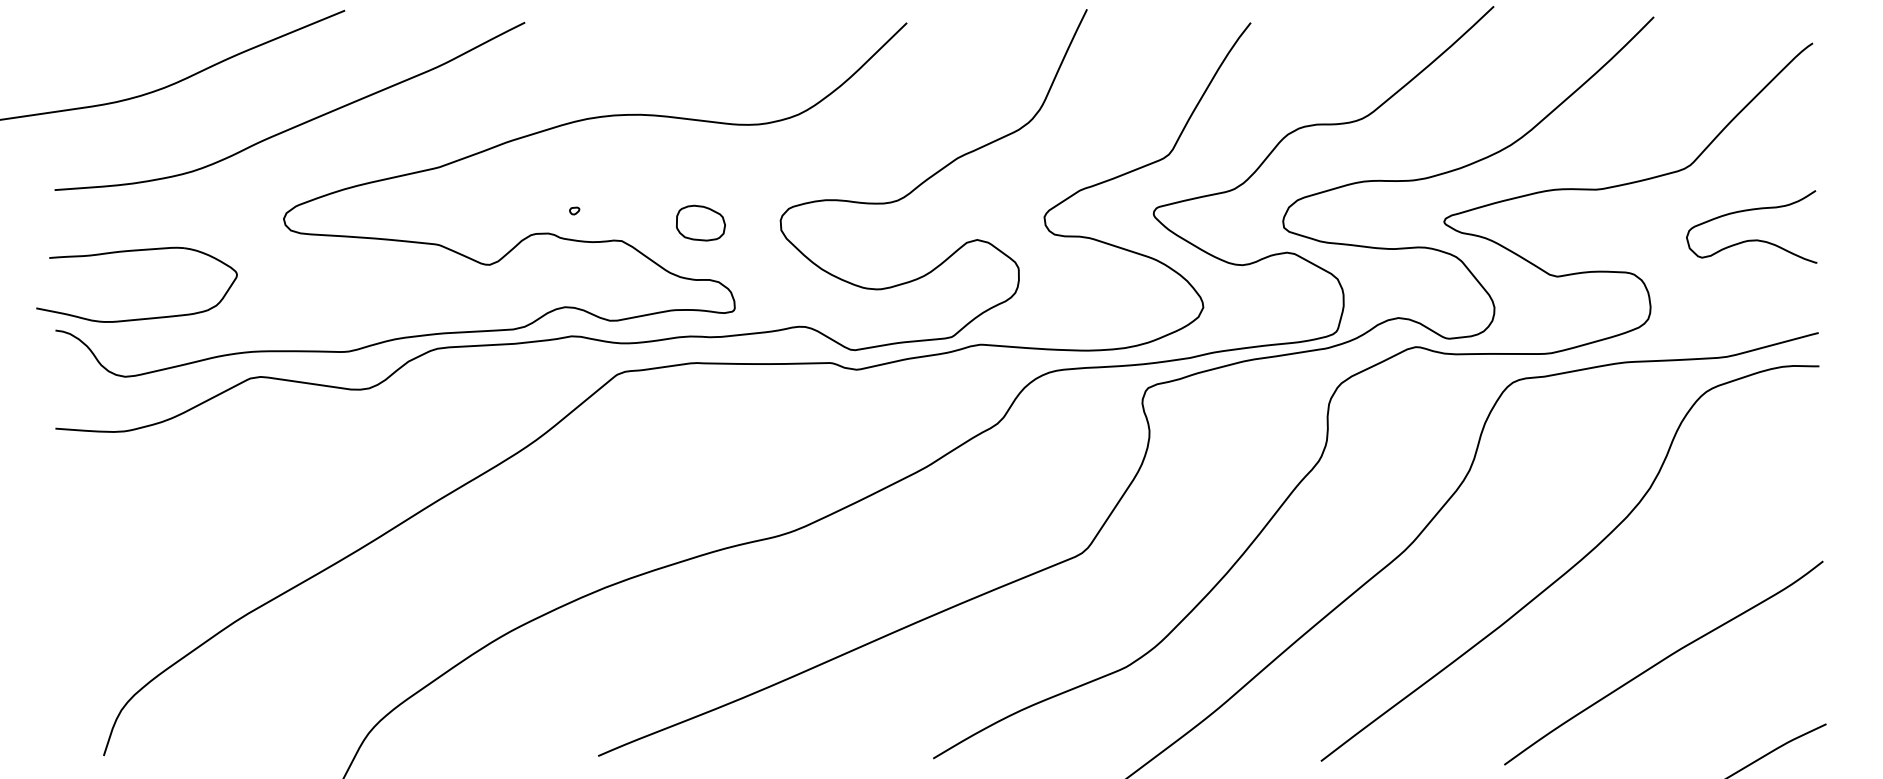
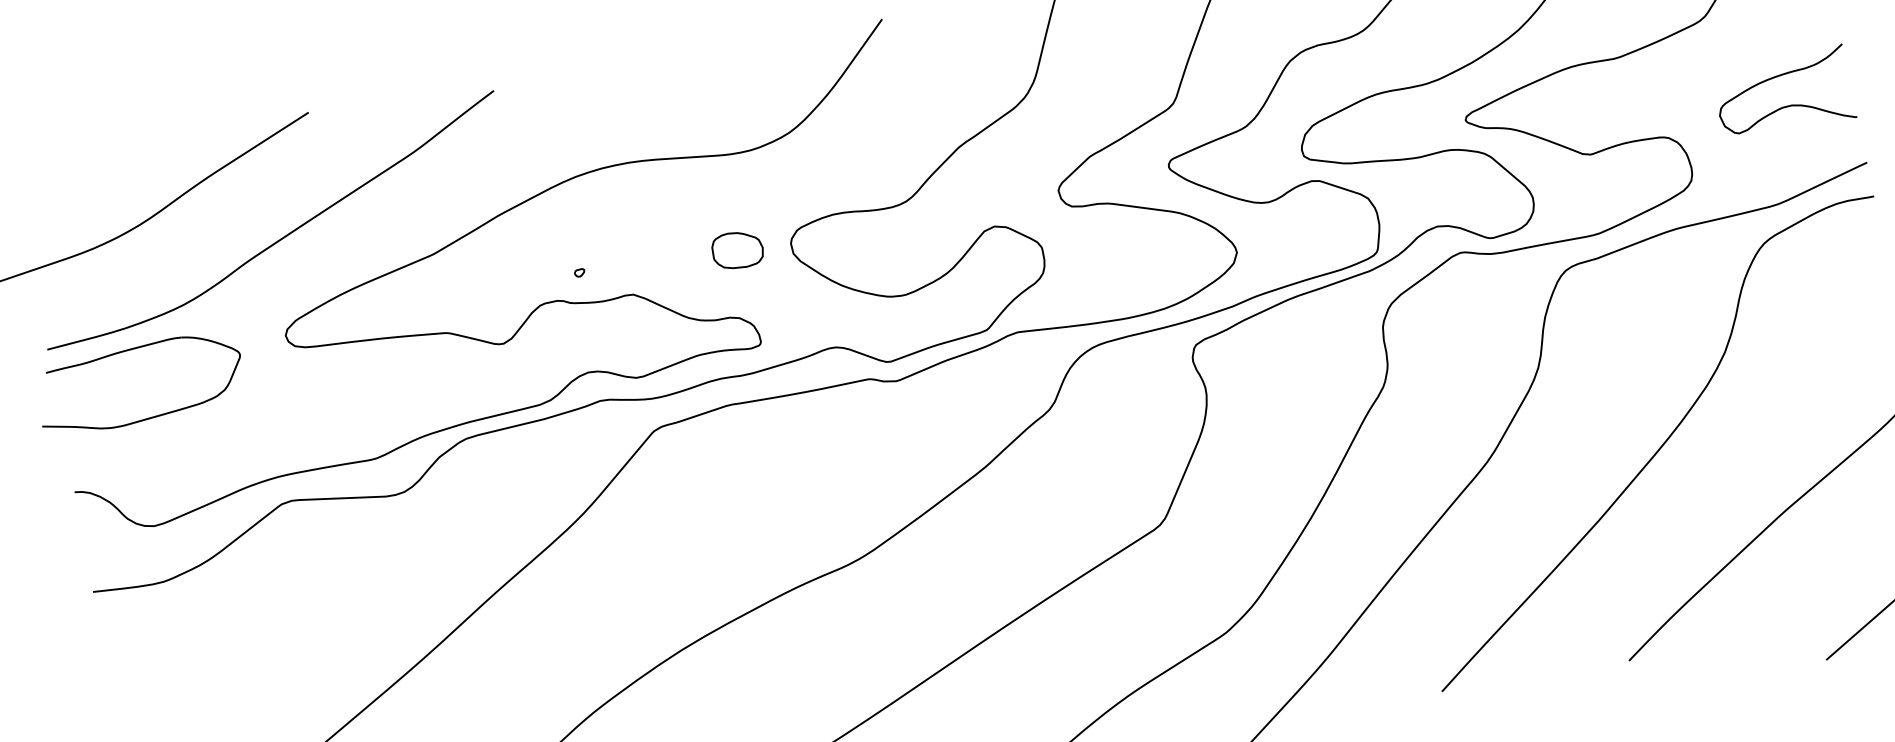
part: (700, 222) -> (737, 249), moved
curve: (1751, 239) -> (1786, 105), moved
part: (136, 251) -> (133, 349), moved

